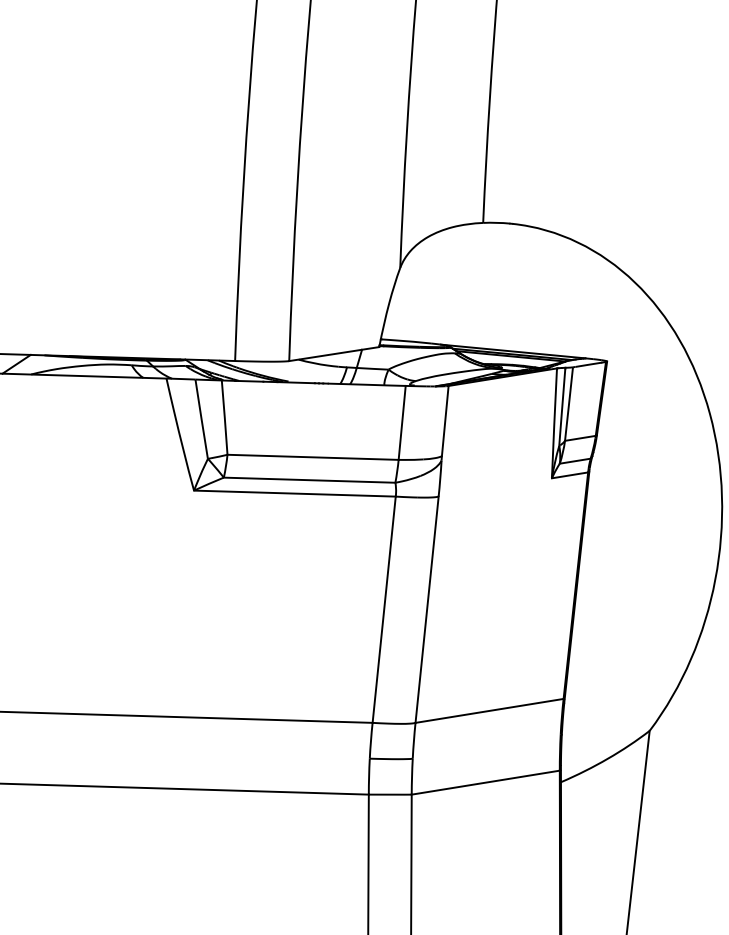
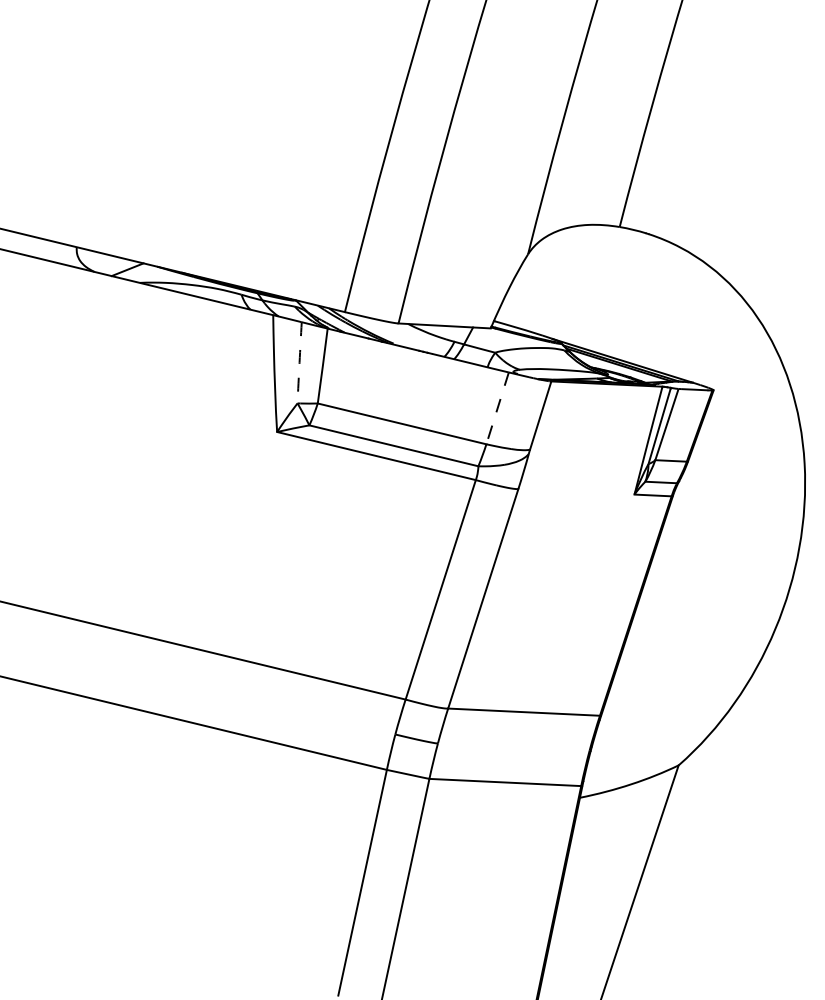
arc: (201, 418) -> (299, 362), solid -> dashed
line: (402, 423) -> (497, 408), solid -> dashed

